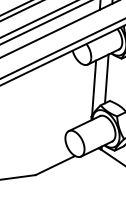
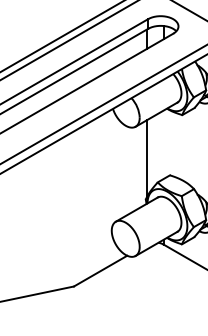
line: (106, 78) -> (163, 144), removed

